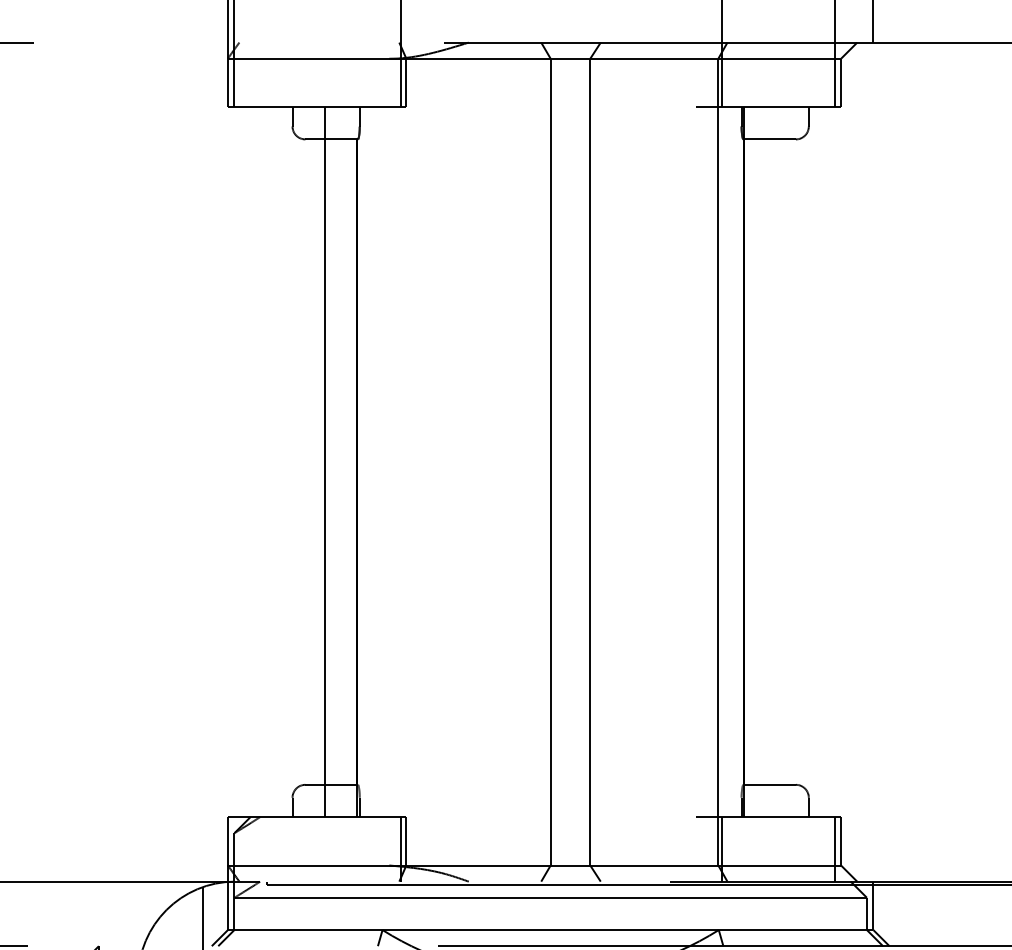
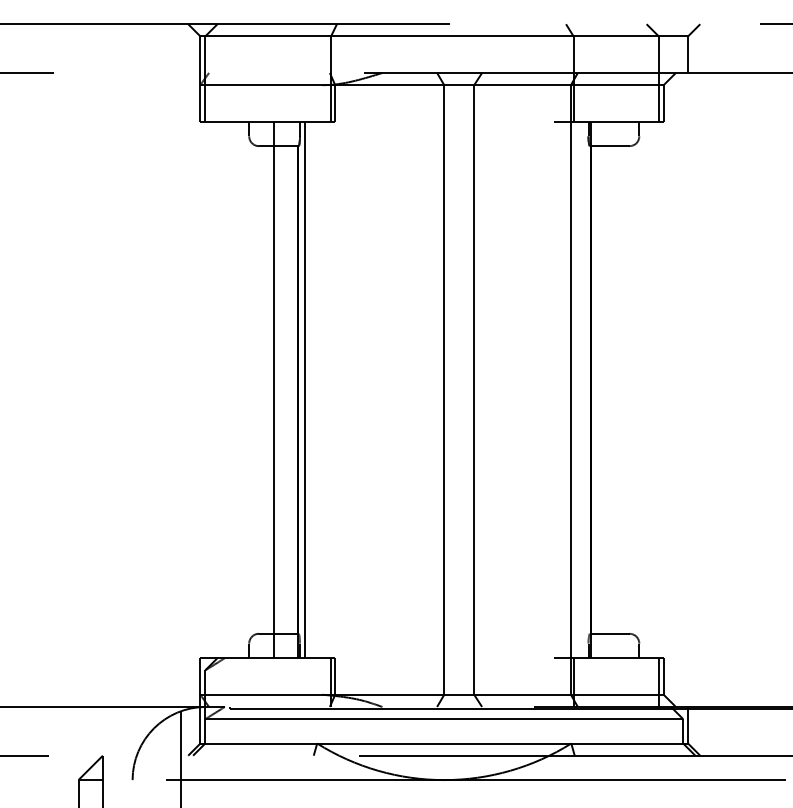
line: (367, 461) -> (305, 389), added

